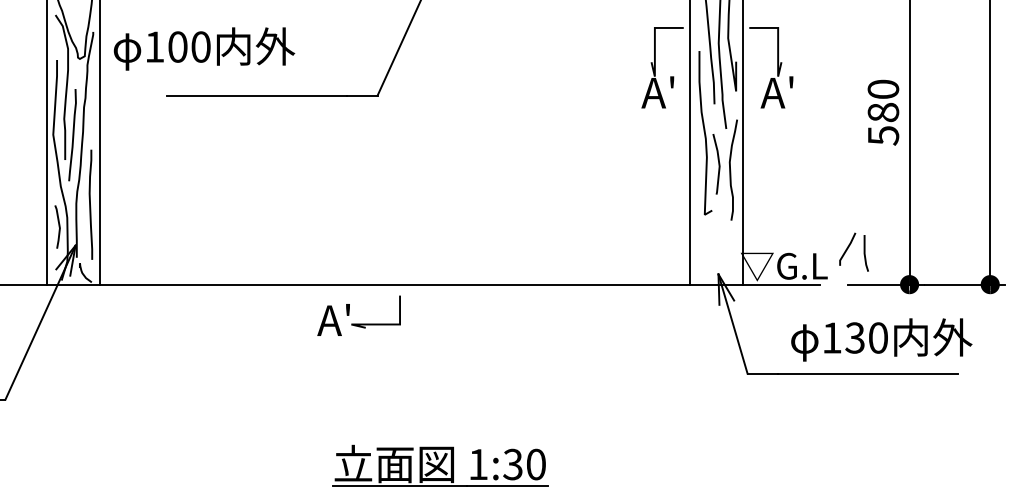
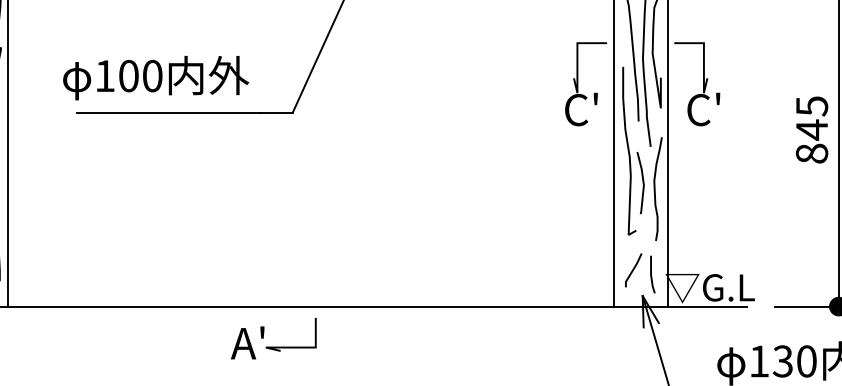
text: (204, 48) -> (156, 77), moved
text: (657, 92) -> (580, 109), A' -> C'
text: (776, 92) -> (702, 109), A' -> C'
text: (883, 112) -> (812, 129), 580 -> 845
part: (853, 251) -> (639, 272), moved

